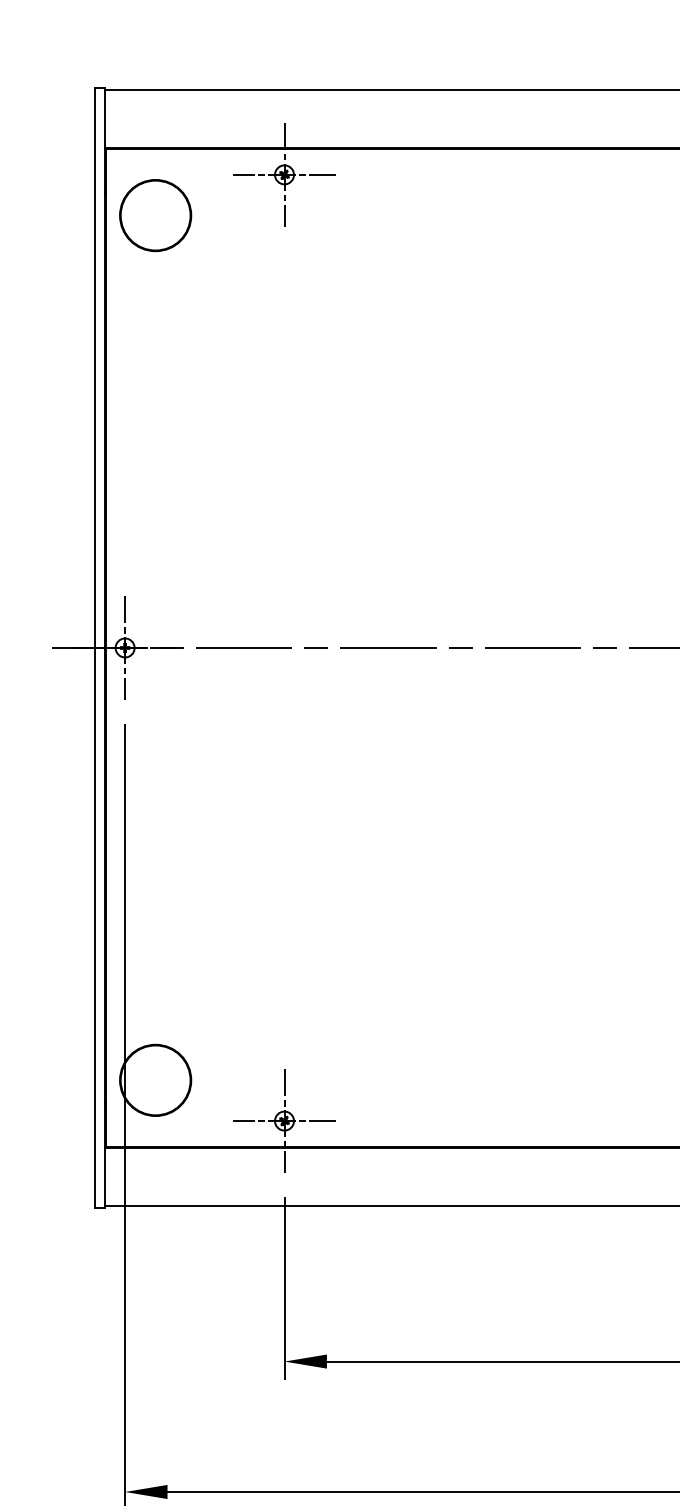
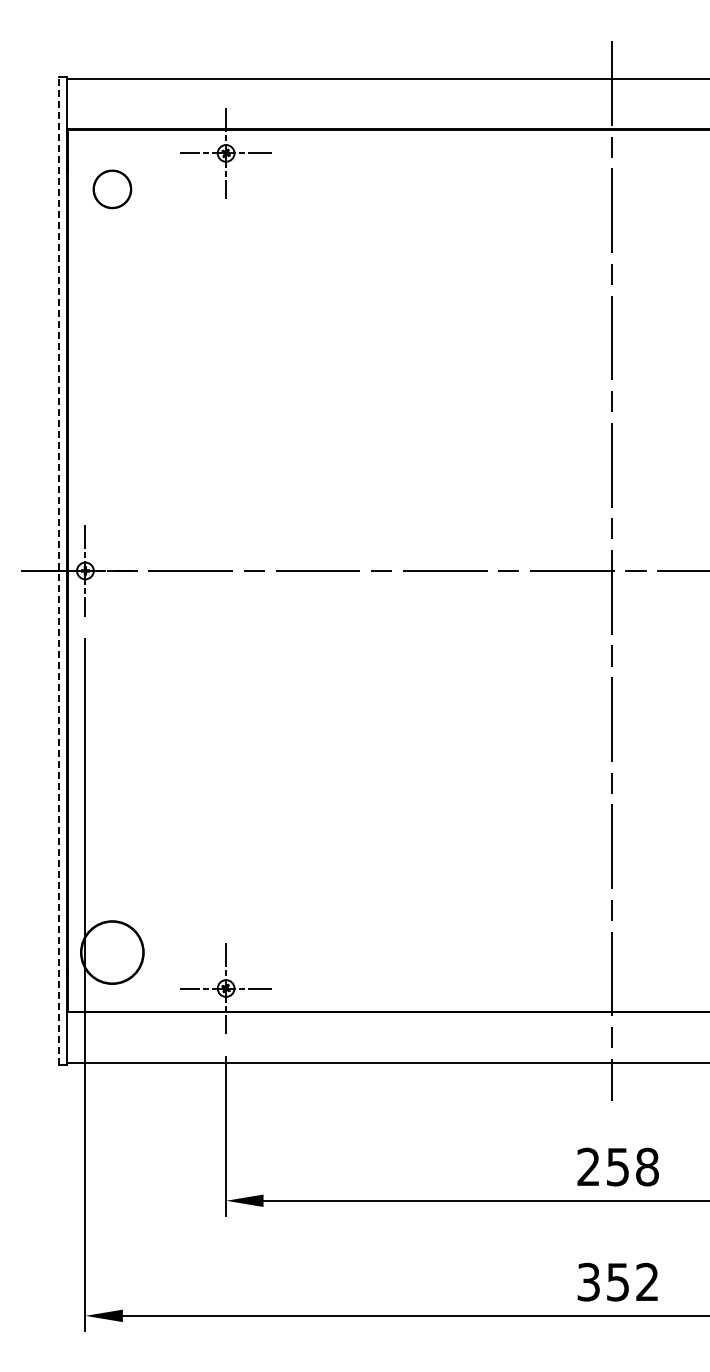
circle: (155, 215) -> (112, 189), size x0.6
line: (94, 647) -> (58, 570), solid -> dashed

